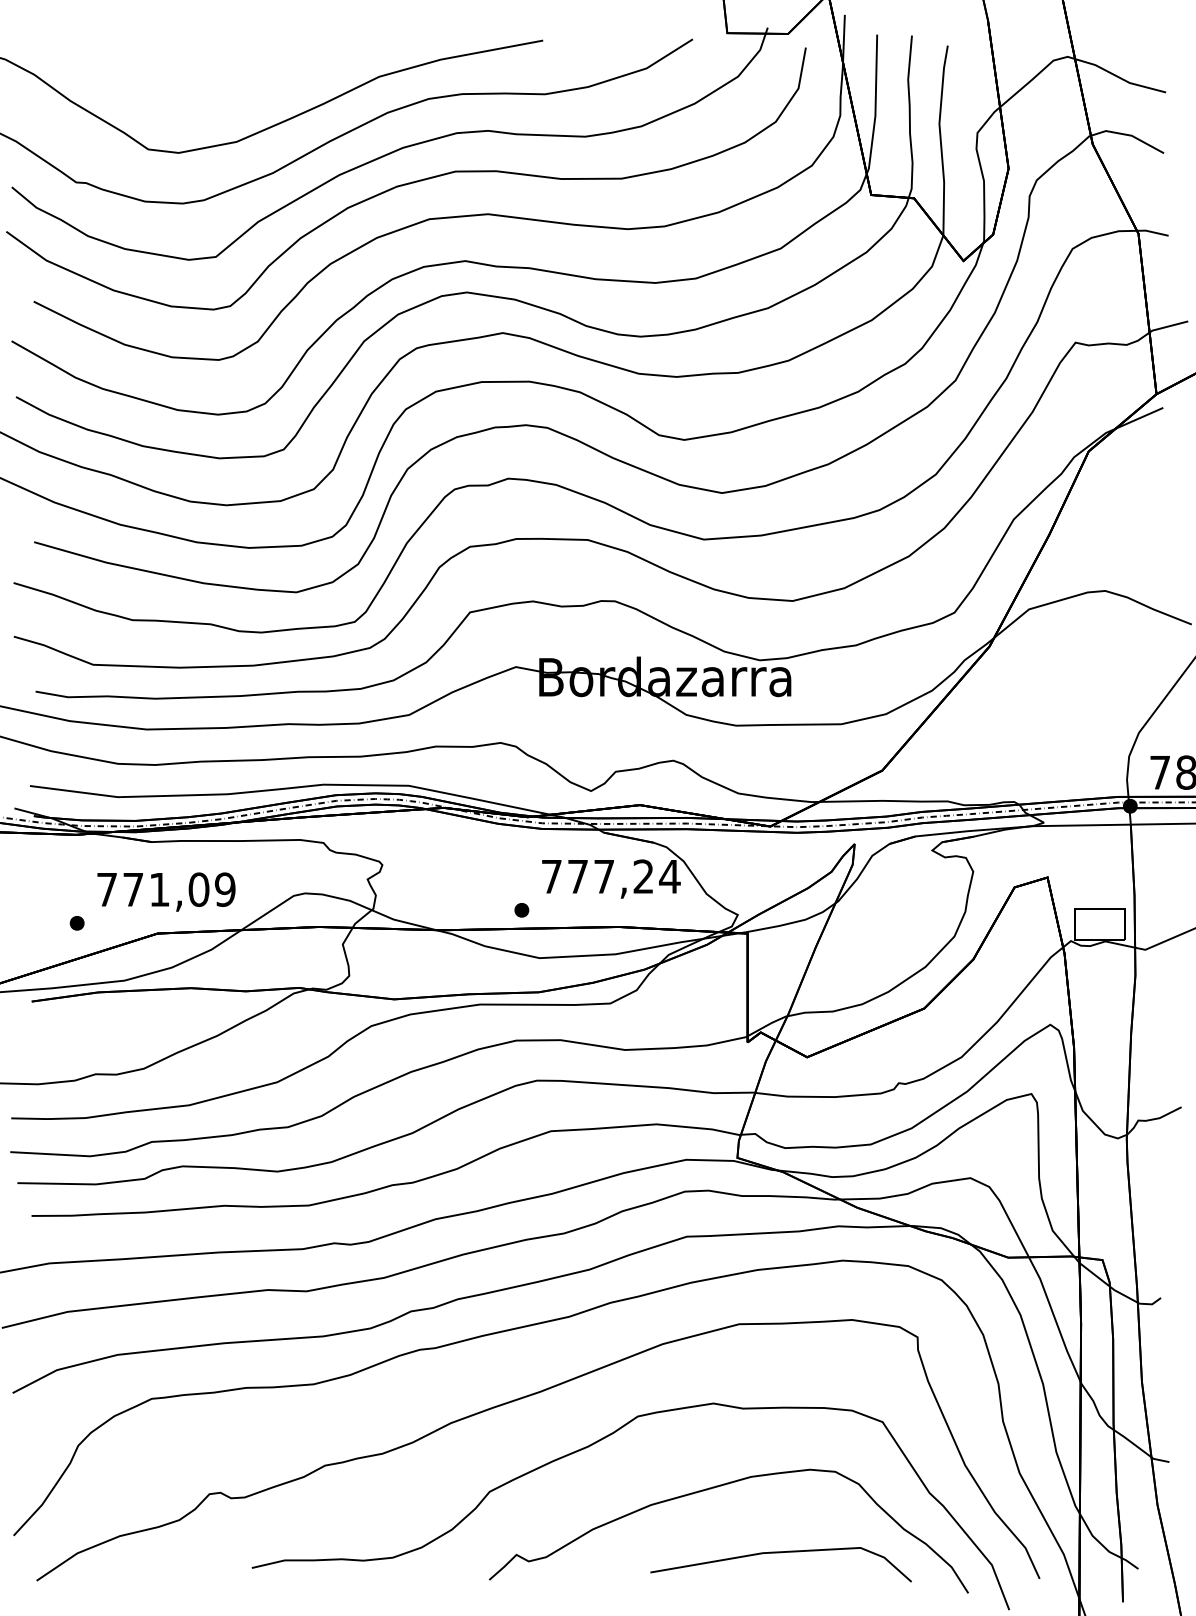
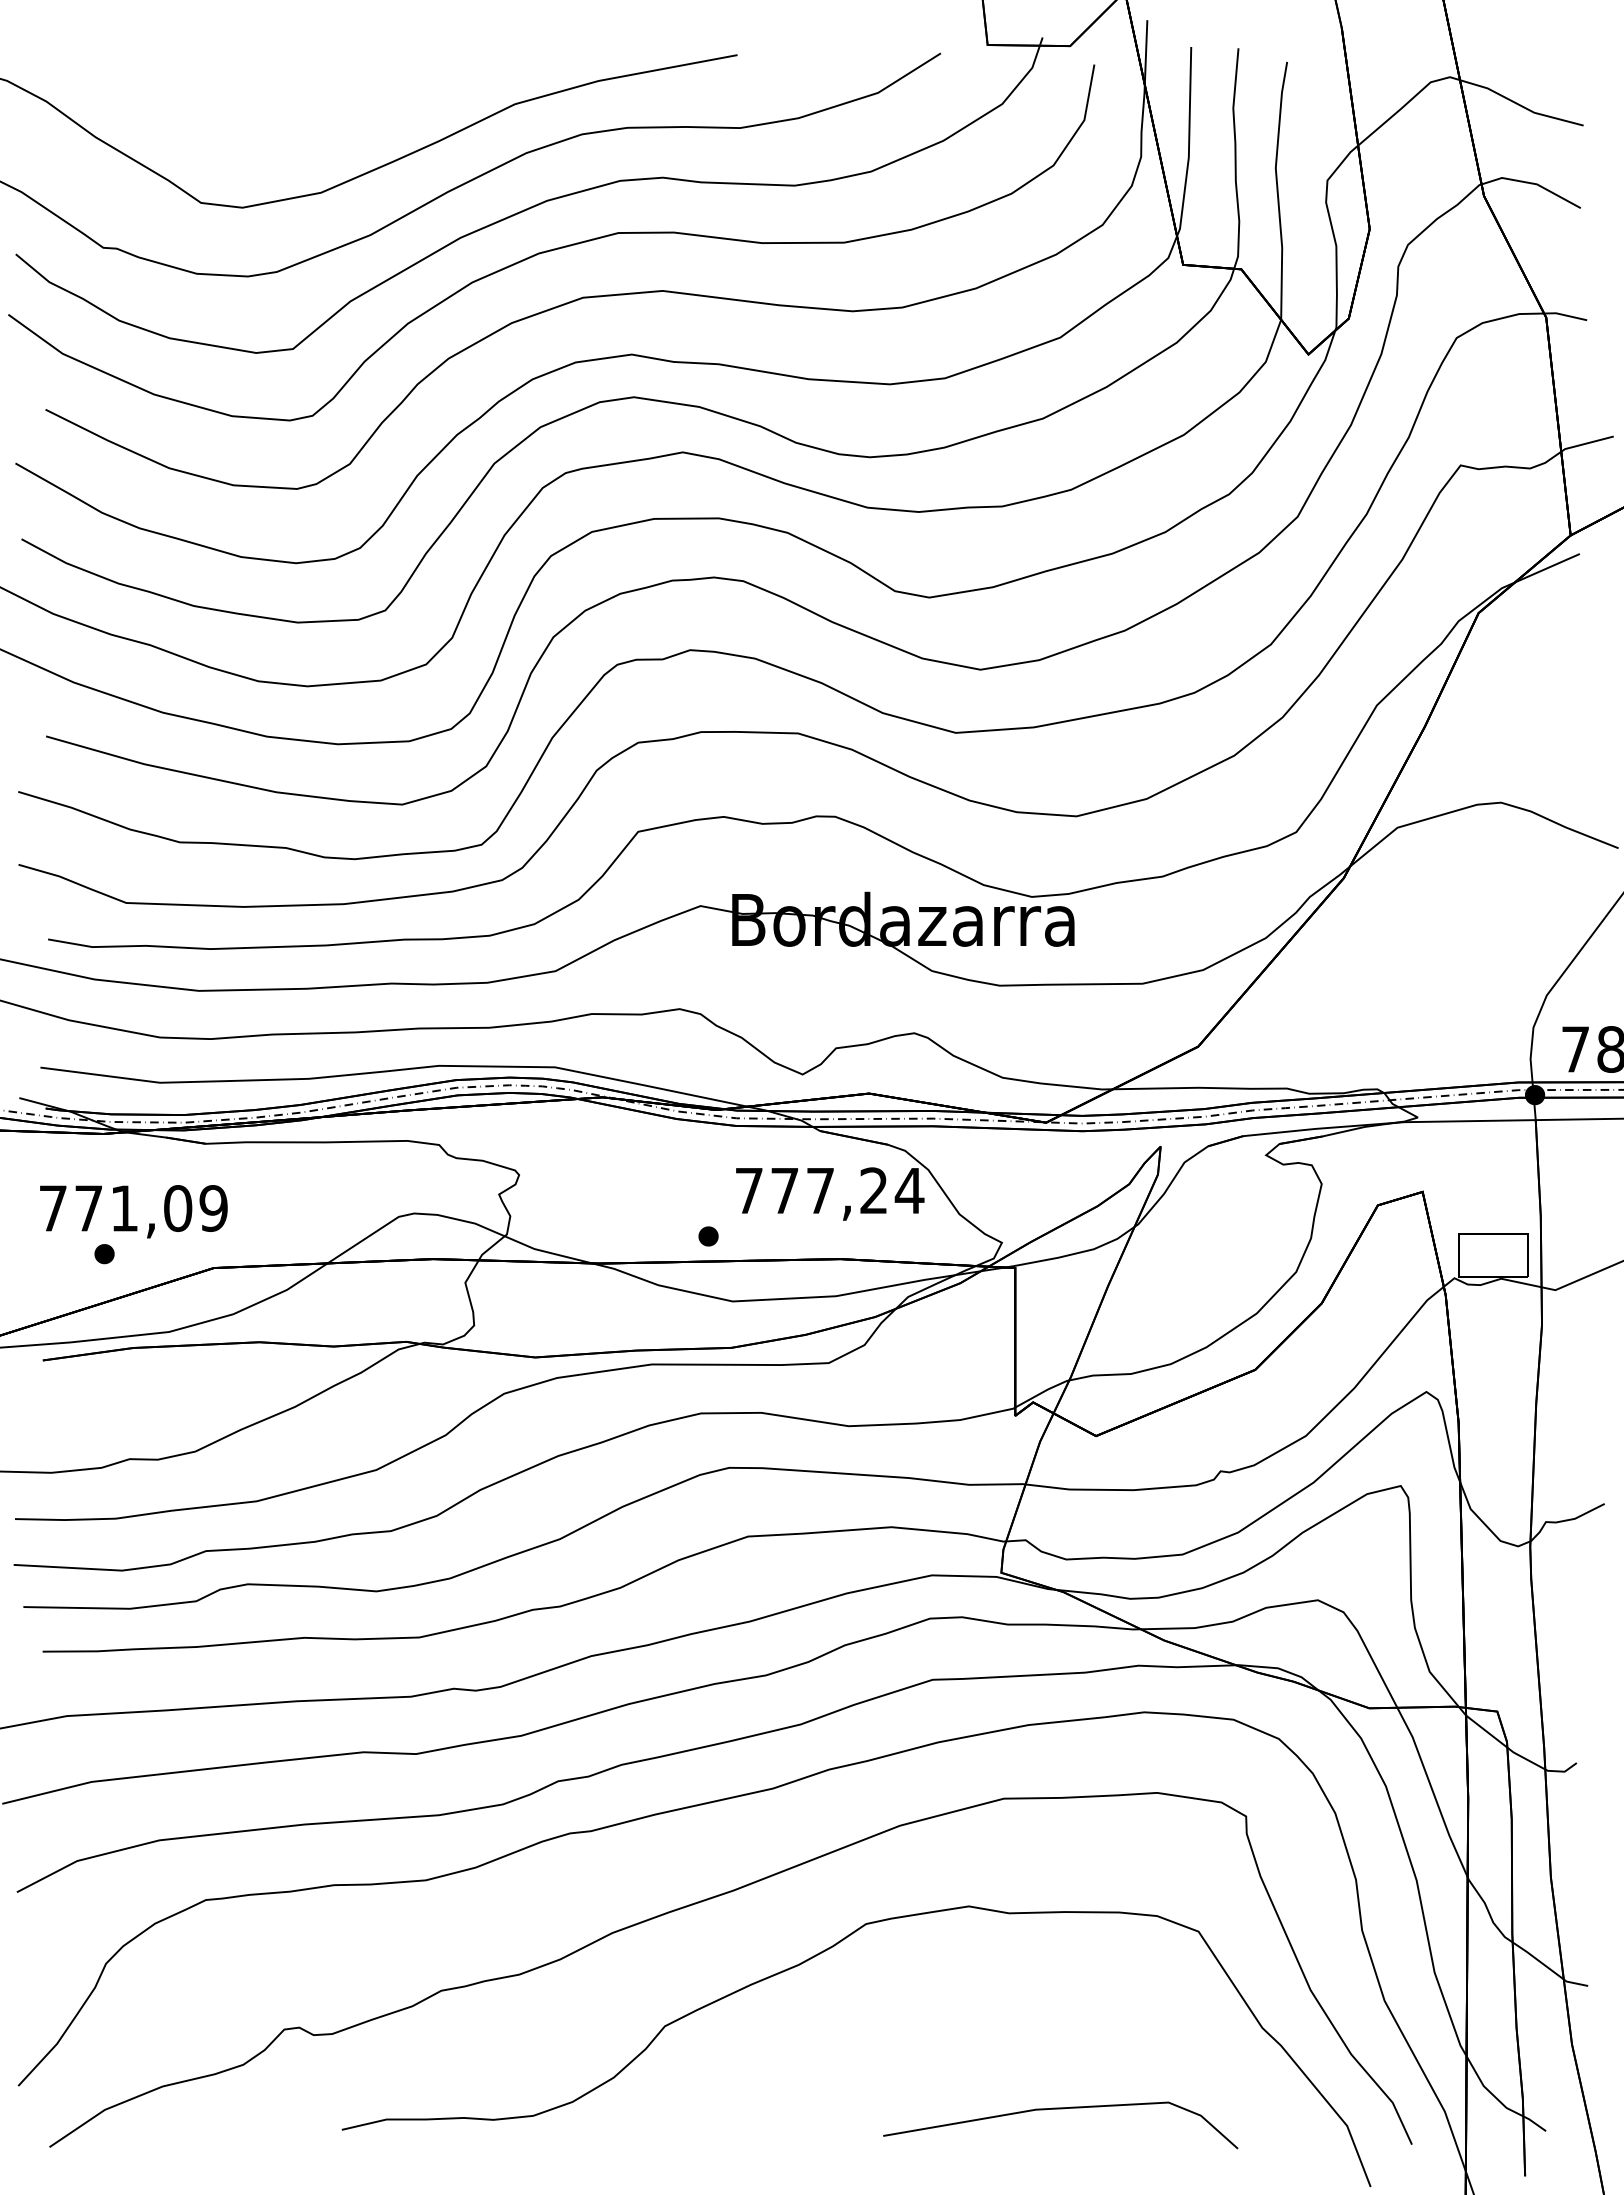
text: (166, 891) -> (133, 1211), moved
curve: (716, 1487) -> (973, 2020), removed

